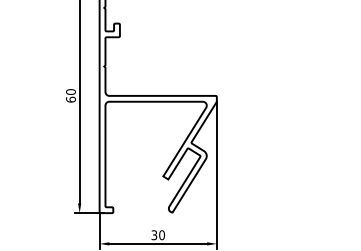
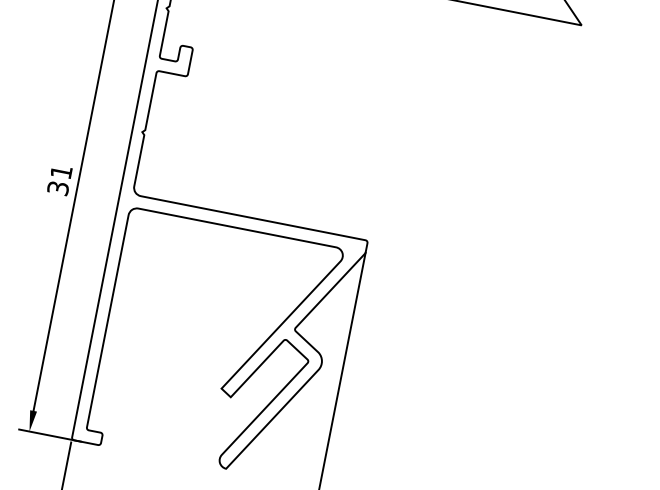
text: (70, 95) -> (58, 179), 60 -> 31

